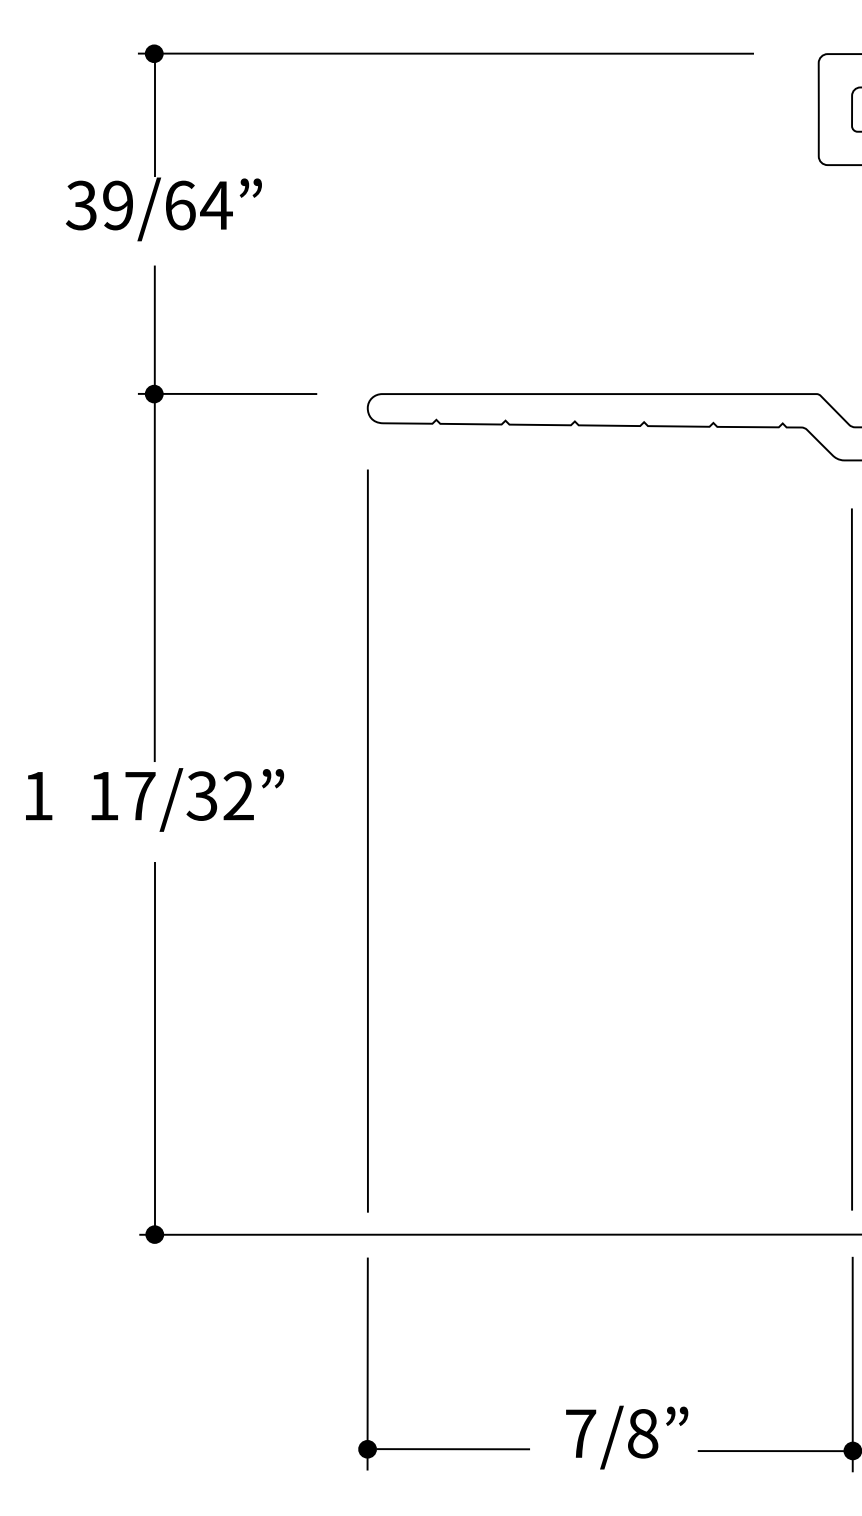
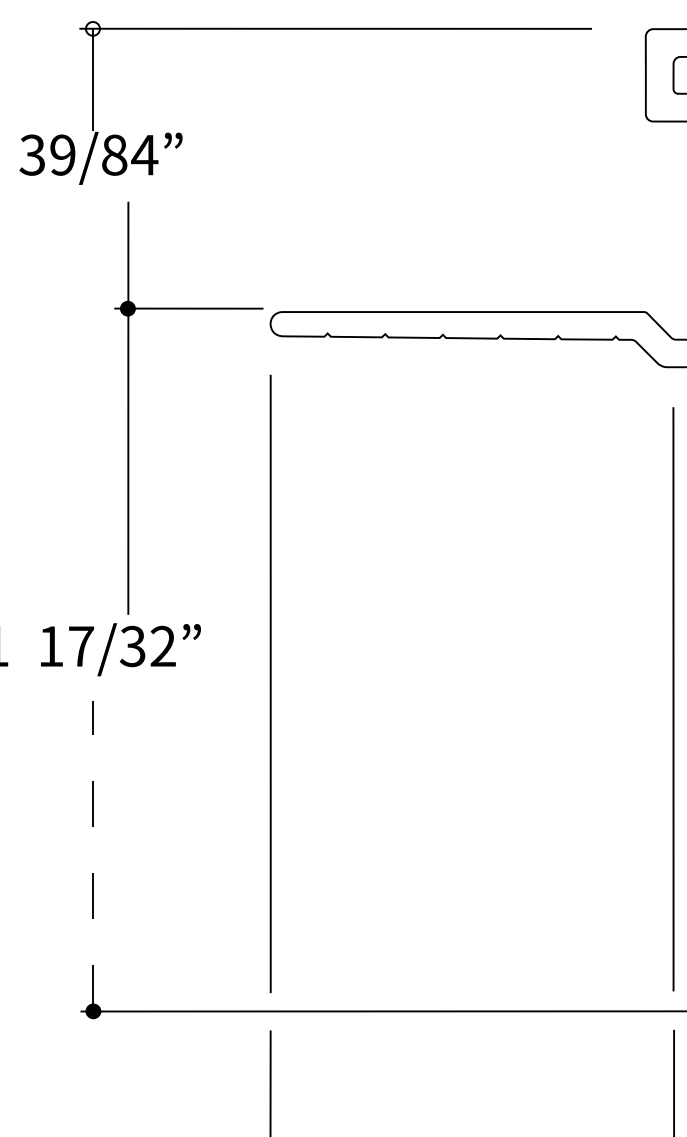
fill: (153, 53) -> (92, 28), removed
text: (180, 205) -> (114, 155), 39/64 -> 39/84
part: (155, 513) -> (128, 408), moved
line: (154, 1047) -> (93, 855), solid -> dashed

